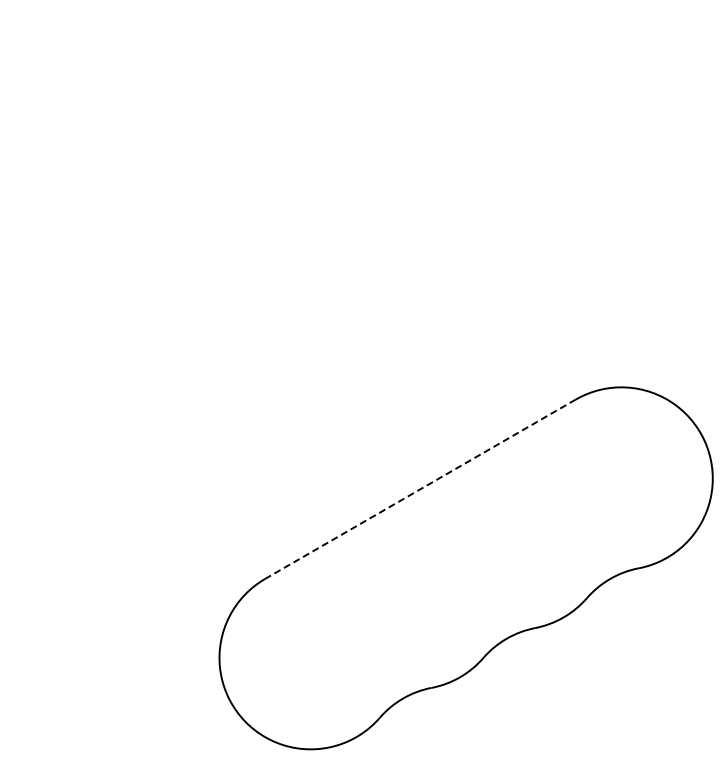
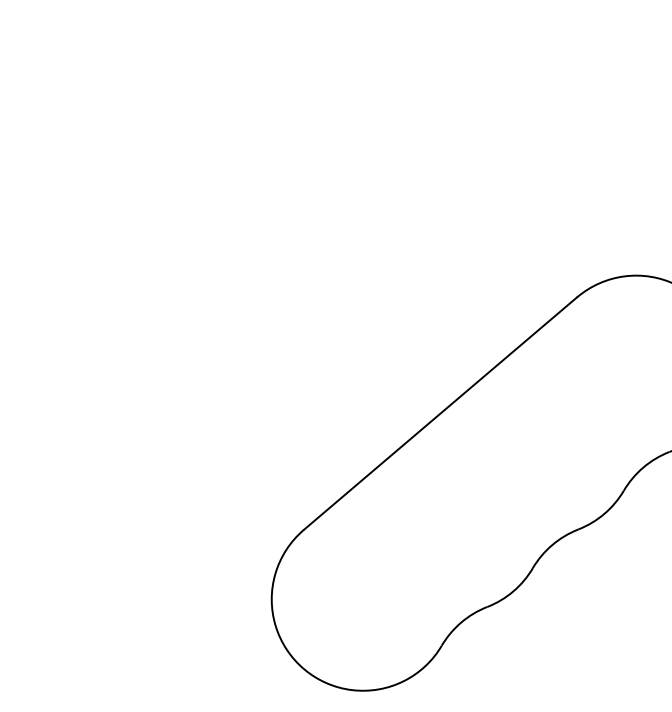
line: (420, 489) -> (440, 413), dashed -> solid

